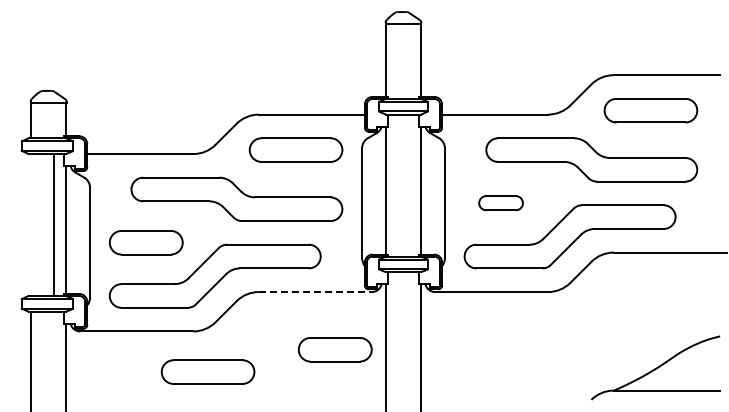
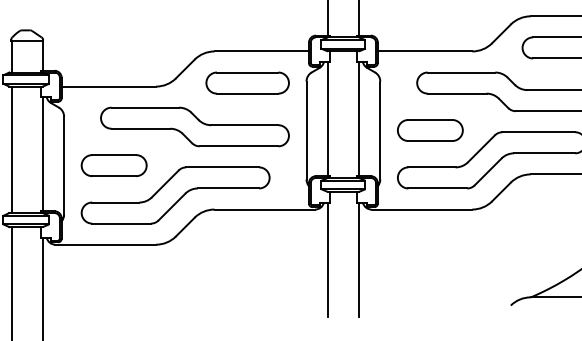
part: (500, 202) -> (429, 129), size x1.67
line: (54, 224) -> (11, 149), moved
line: (315, 292) -> (264, 209), dashed -> solid
part: (334, 349) -> (281, 260), removed
part: (207, 371) -> (168, 280), removed

